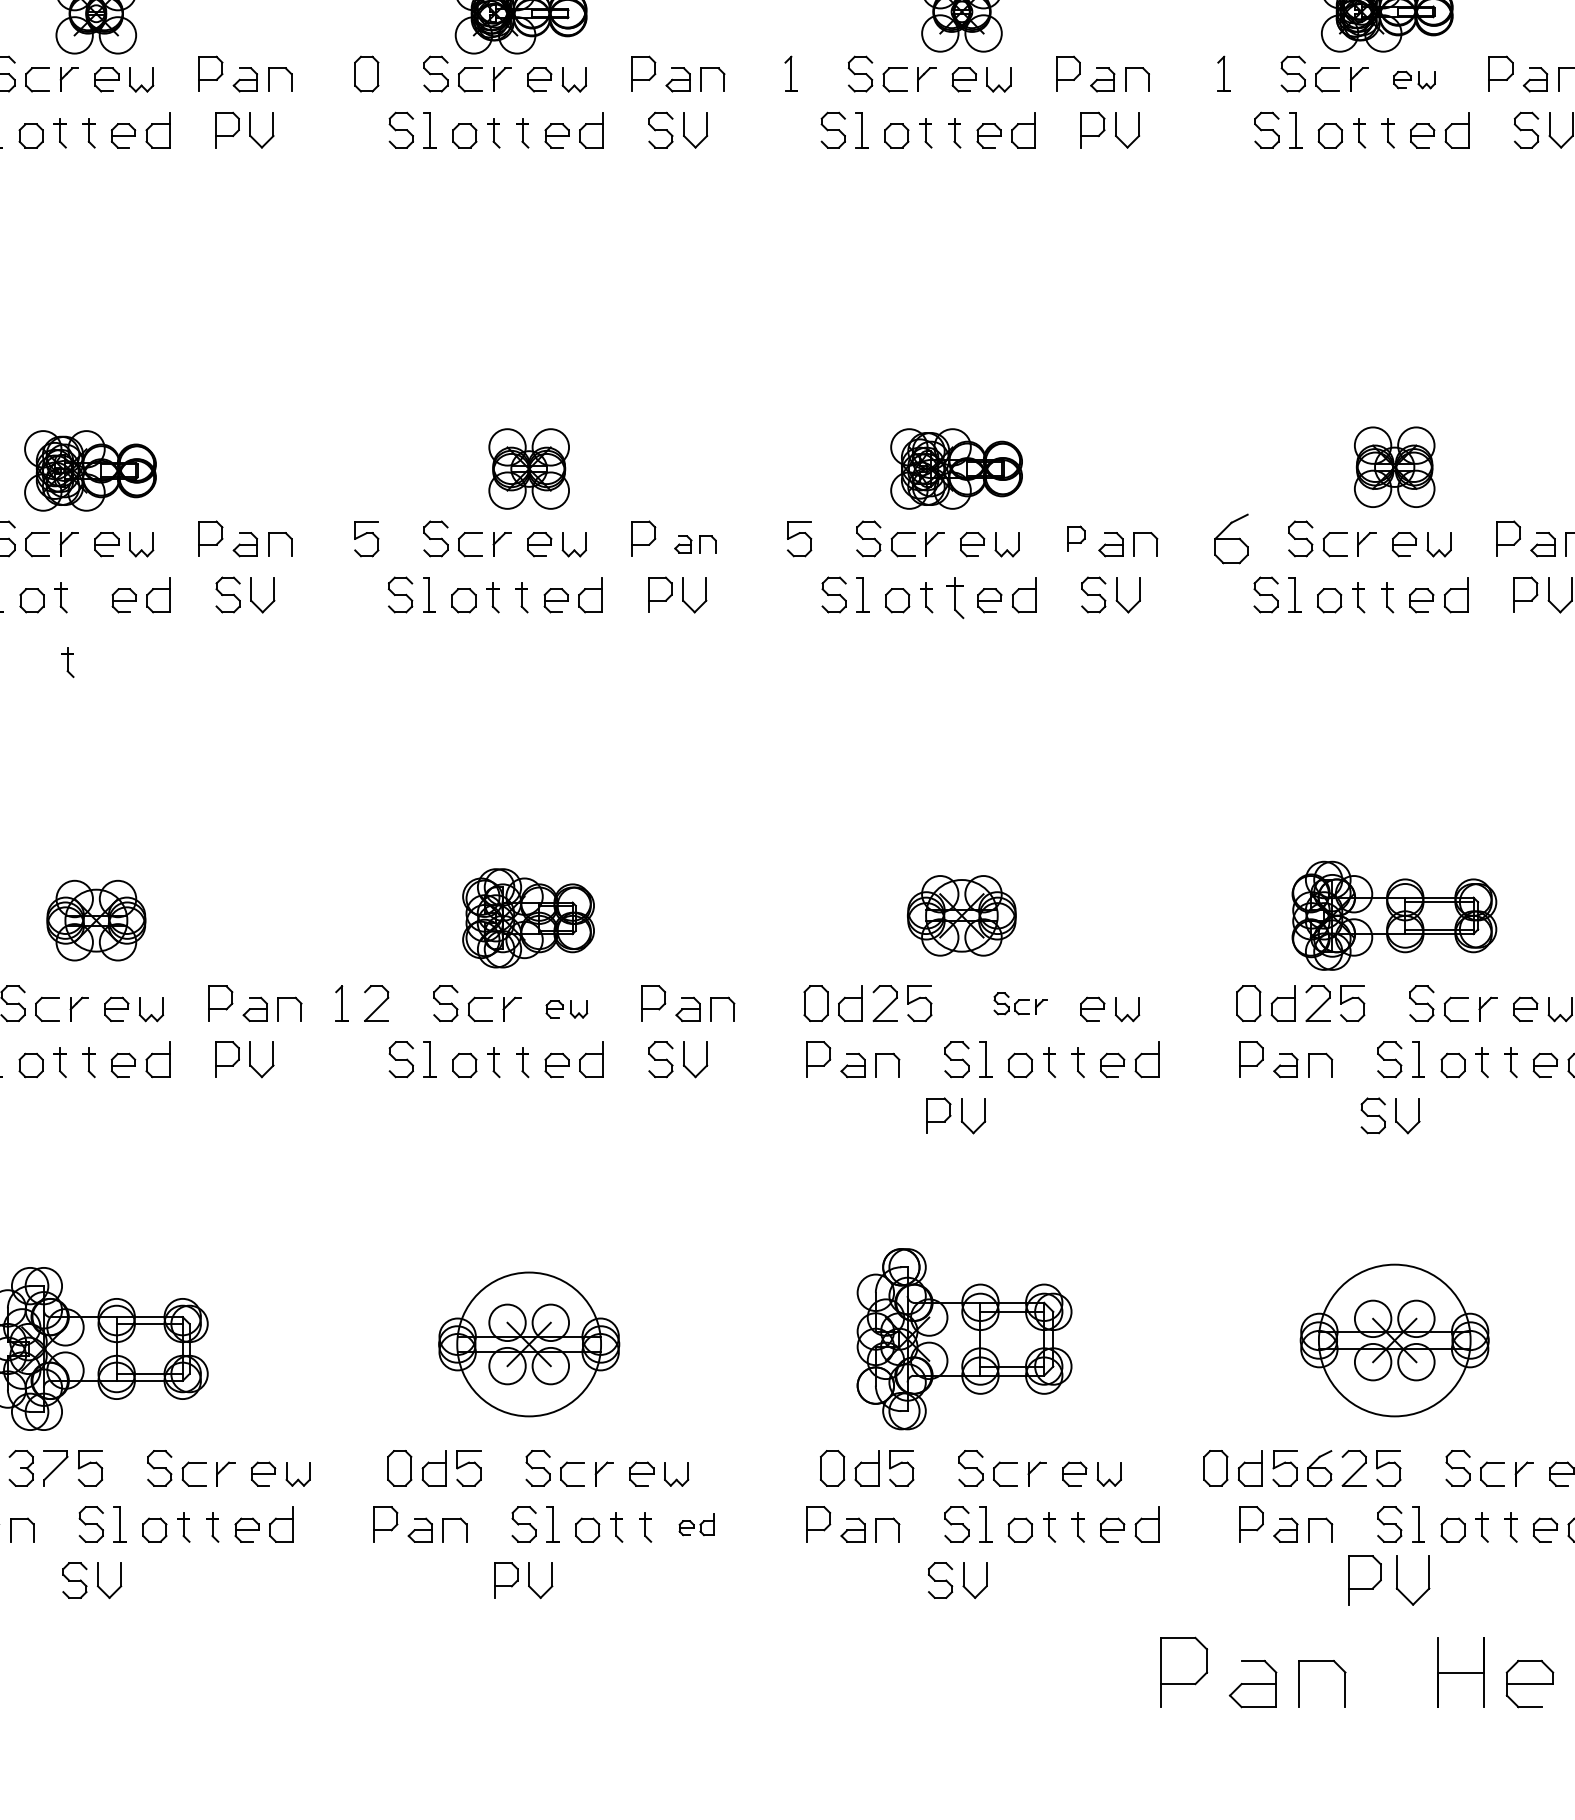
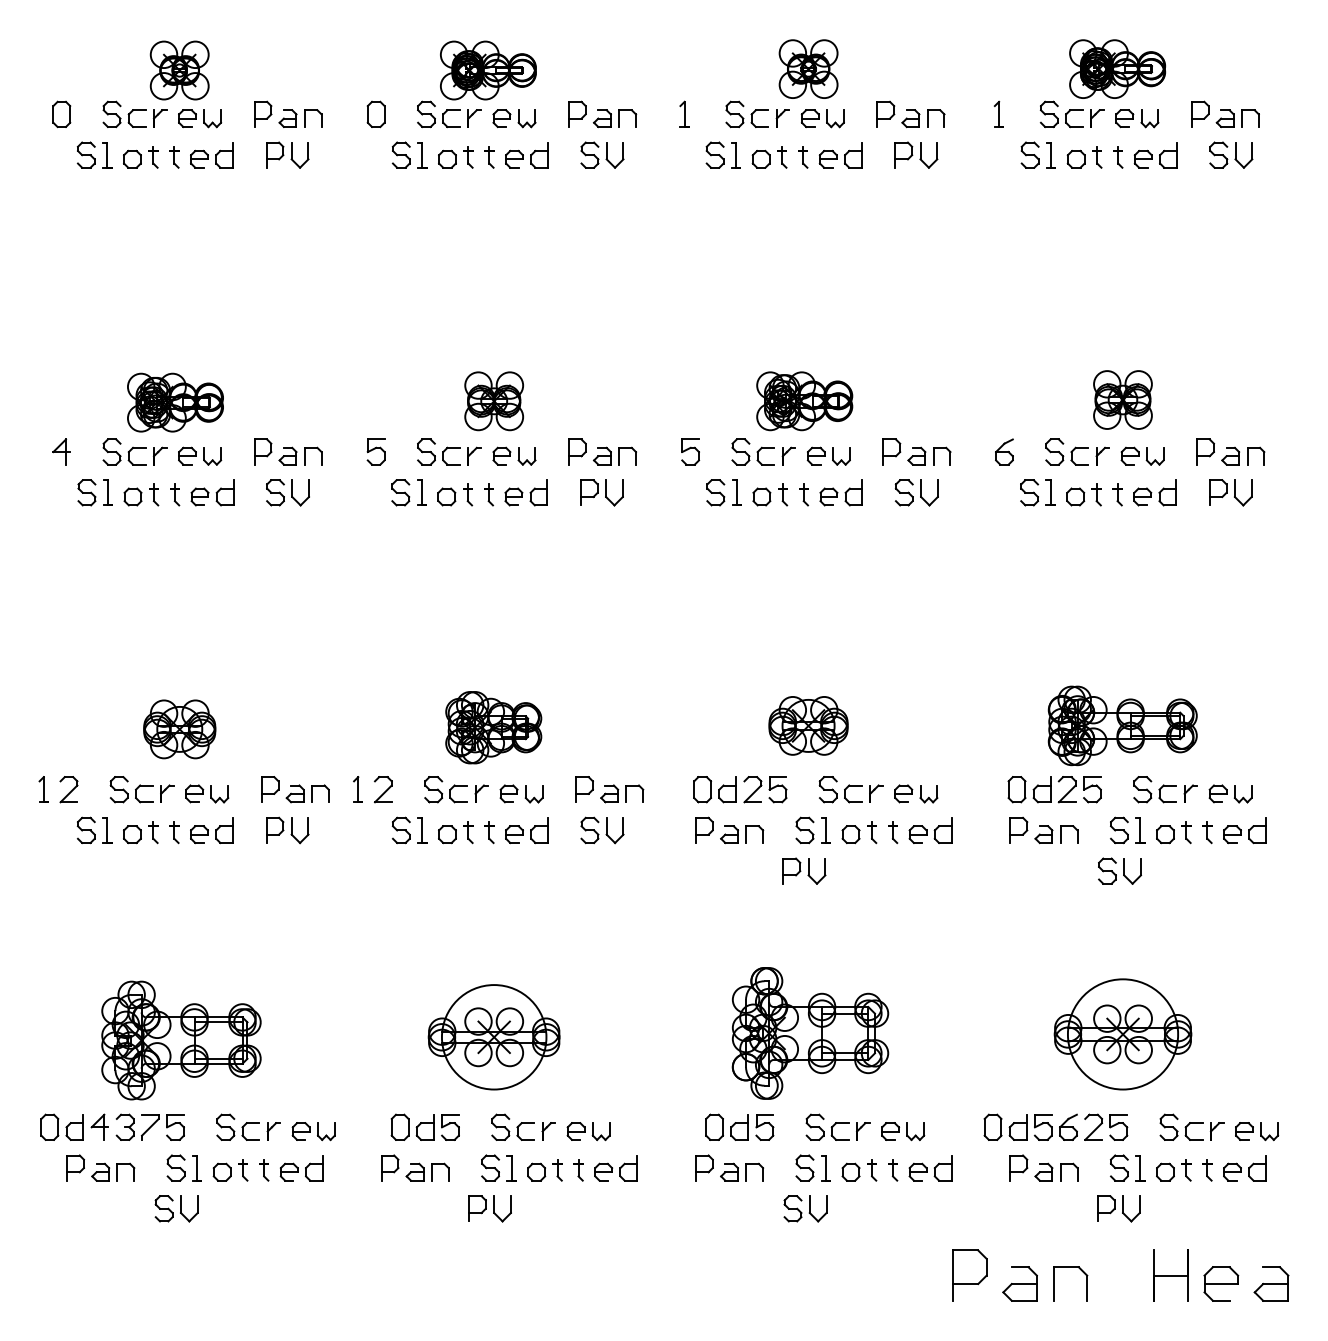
part: (1414, 79) -> (1137, 118), size x1.43
part: (1076, 538) -> (891, 451), size x1.43
part: (1231, 538) -> (1004, 451), size x0.71
part: (694, 543) -> (614, 455), size x1.43
part: (954, 597) -> (803, 494), size x0.71
part: (68, 662) -> (175, 494), moved
part: (1019, 1003) -> (850, 789), size x1.67
part: (566, 1008) -> (521, 793), size x1.43
part: (696, 1525) -> (615, 1168), size x1.67
part: (1388, 1580) -> (1118, 1208), size x0.71

